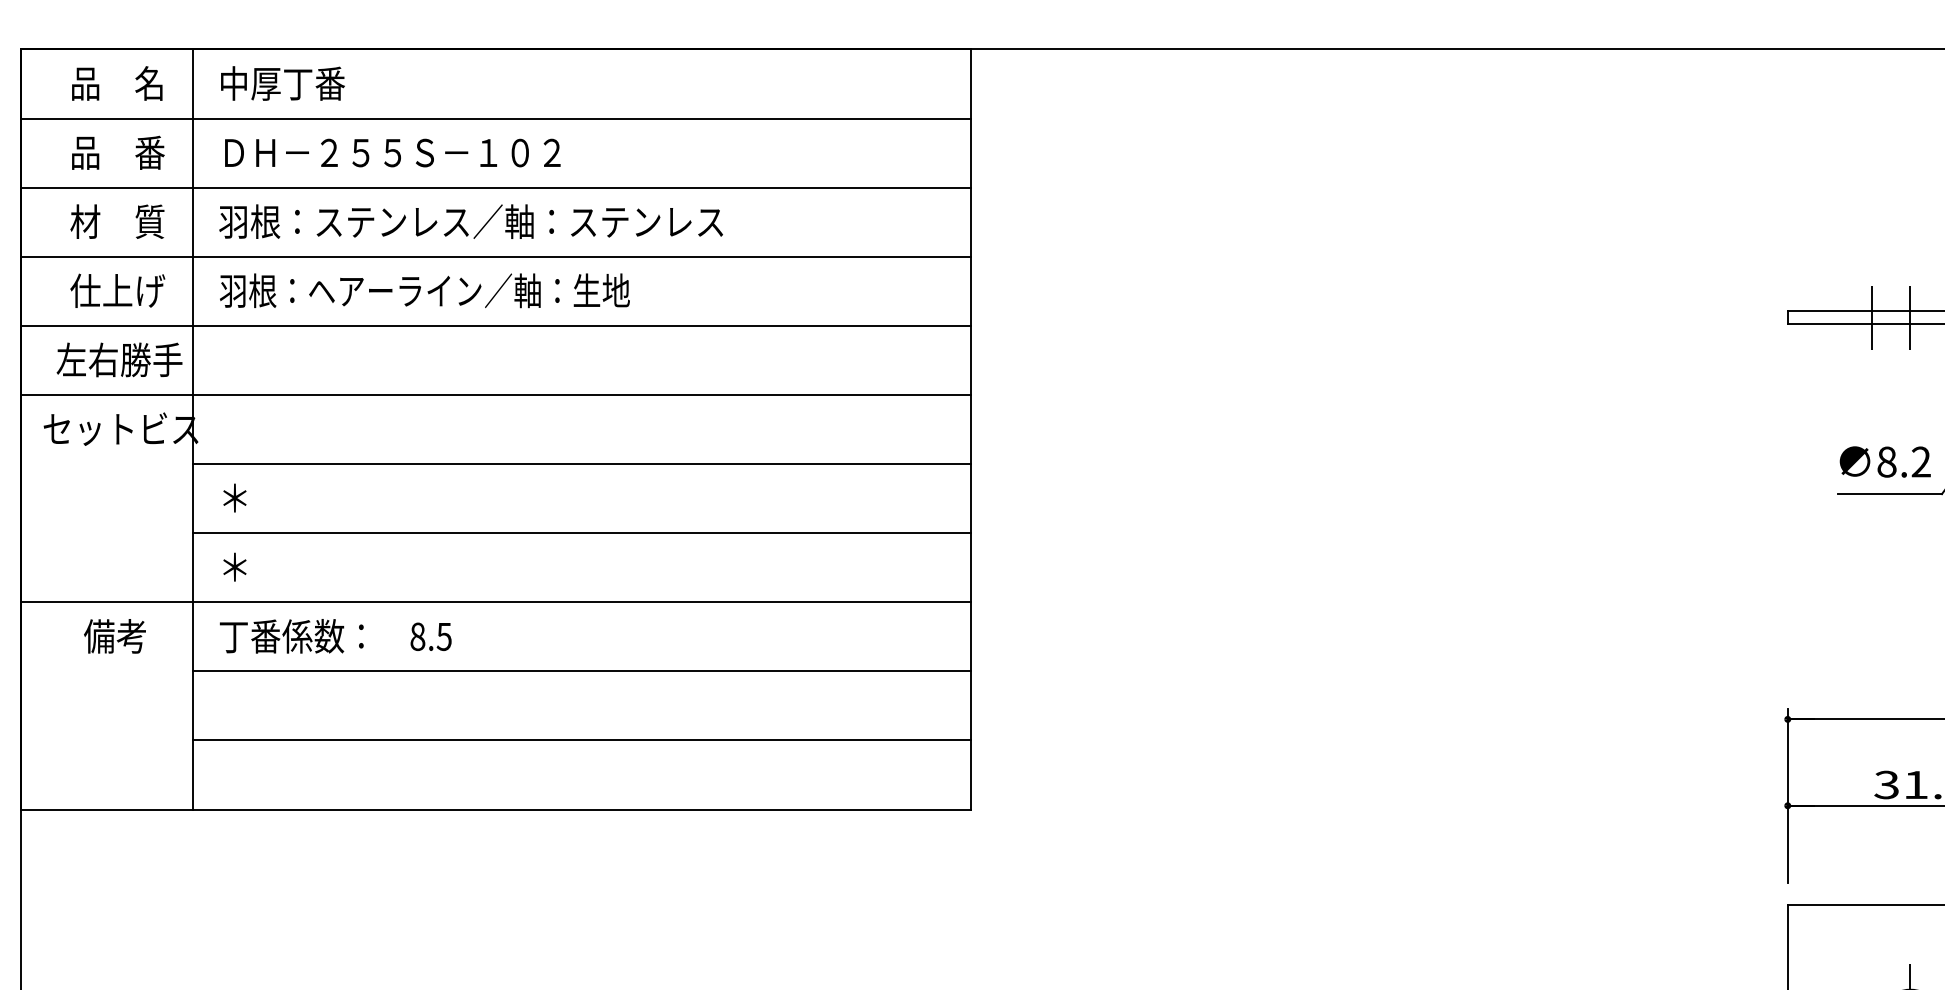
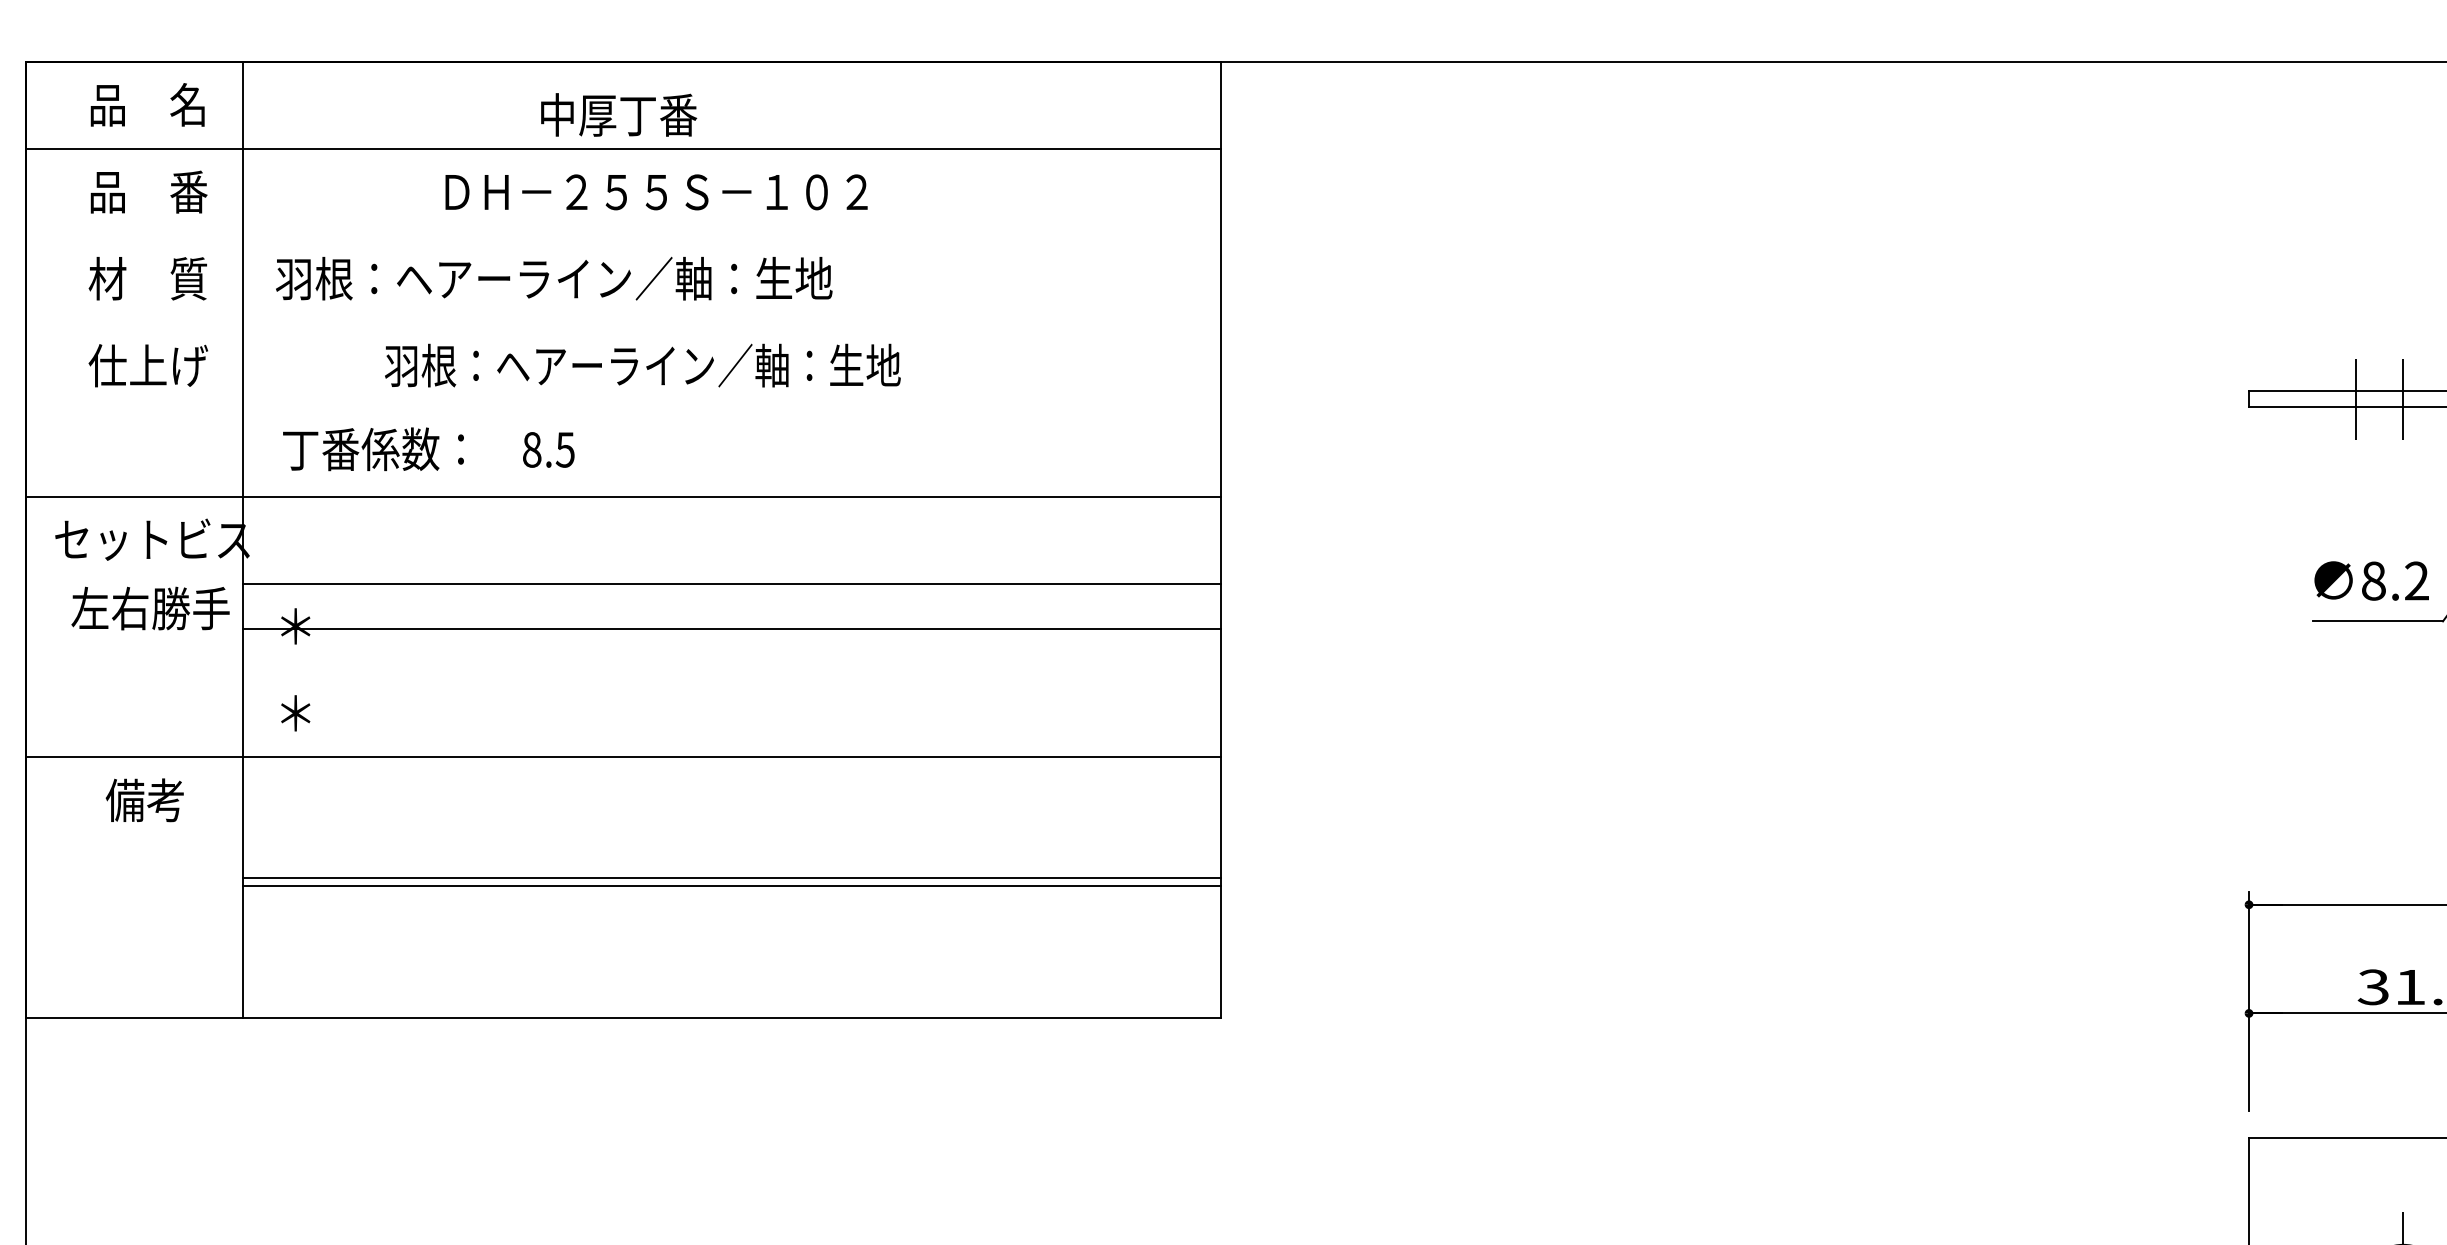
text: (282, 83) -> (618, 114), moved
text: (392, 152) -> (656, 191), moved
line: (495, 187) -> (623, 235), removed
text: (519, 221) -> (653, 278), 羽根：ステンレス／軸：ステンレス -> 羽根：ヘアーライン／軸：生地
line: (495, 256) -> (623, 322), removed
text: (424, 290) -> (642, 365), moved
line: (495, 325) -> (623, 409), removed
text: (119, 359) -> (150, 608), moved
line: (581, 533) -> (731, 629), moved
text: (335, 636) -> (428, 449), moved
line: (581, 671) -> (731, 886), moved
line: (581, 740) -> (731, 878), moved

